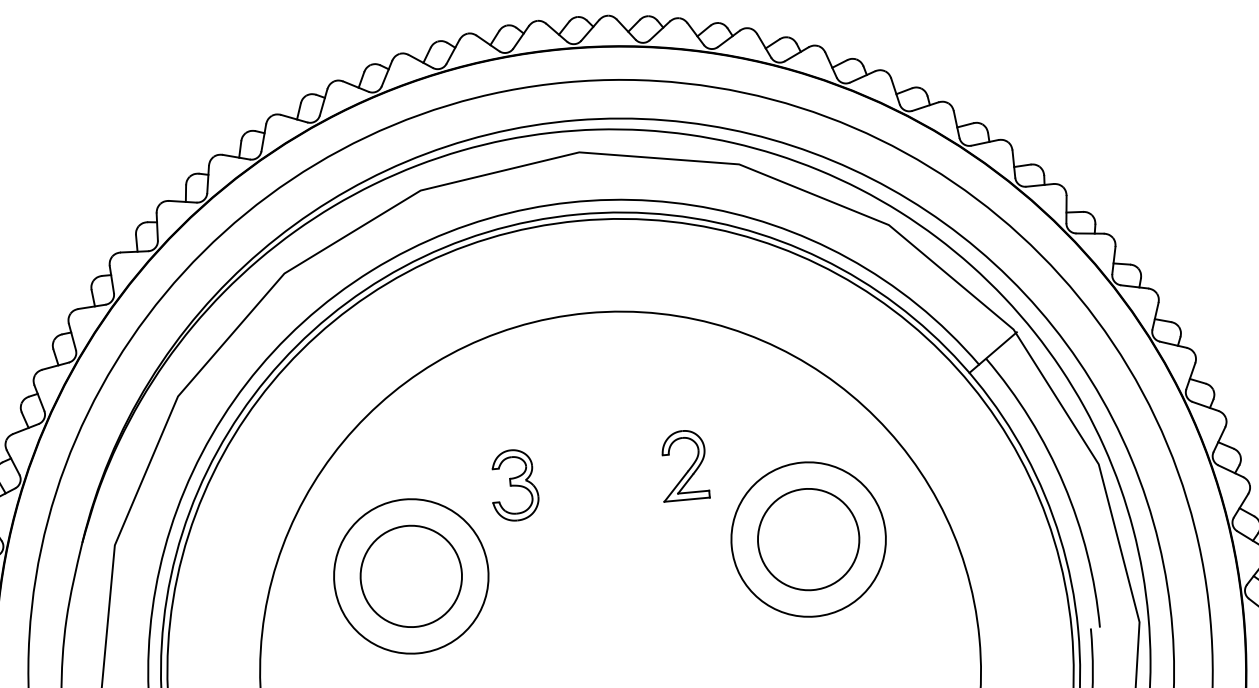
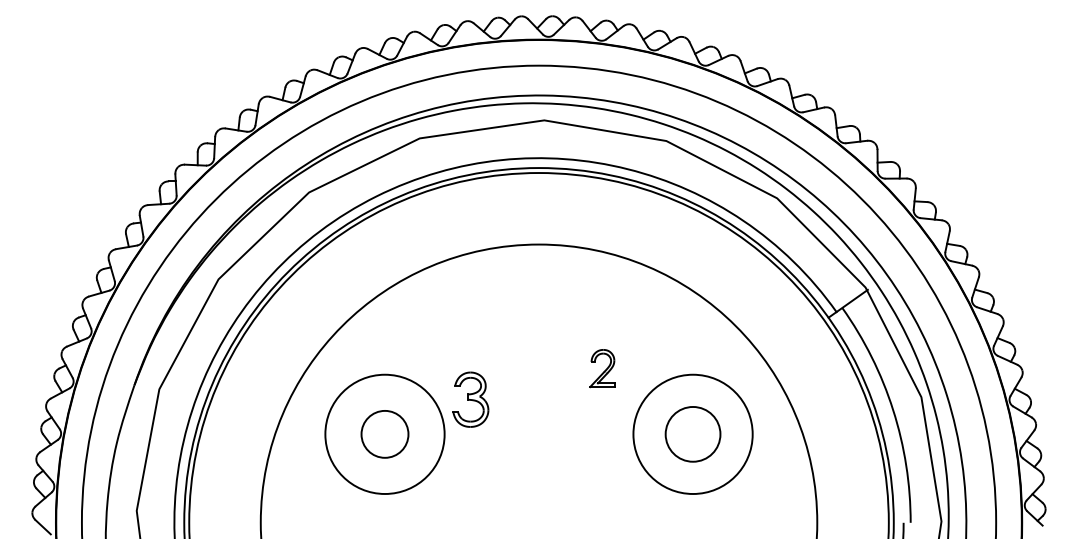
part: (683, 465) -> (602, 368), size x0.7
part: (514, 485) -> (470, 399), moved
circle: (807, 539) -> (692, 434), size x0.7
circle: (410, 576) -> (384, 434), size x0.6

